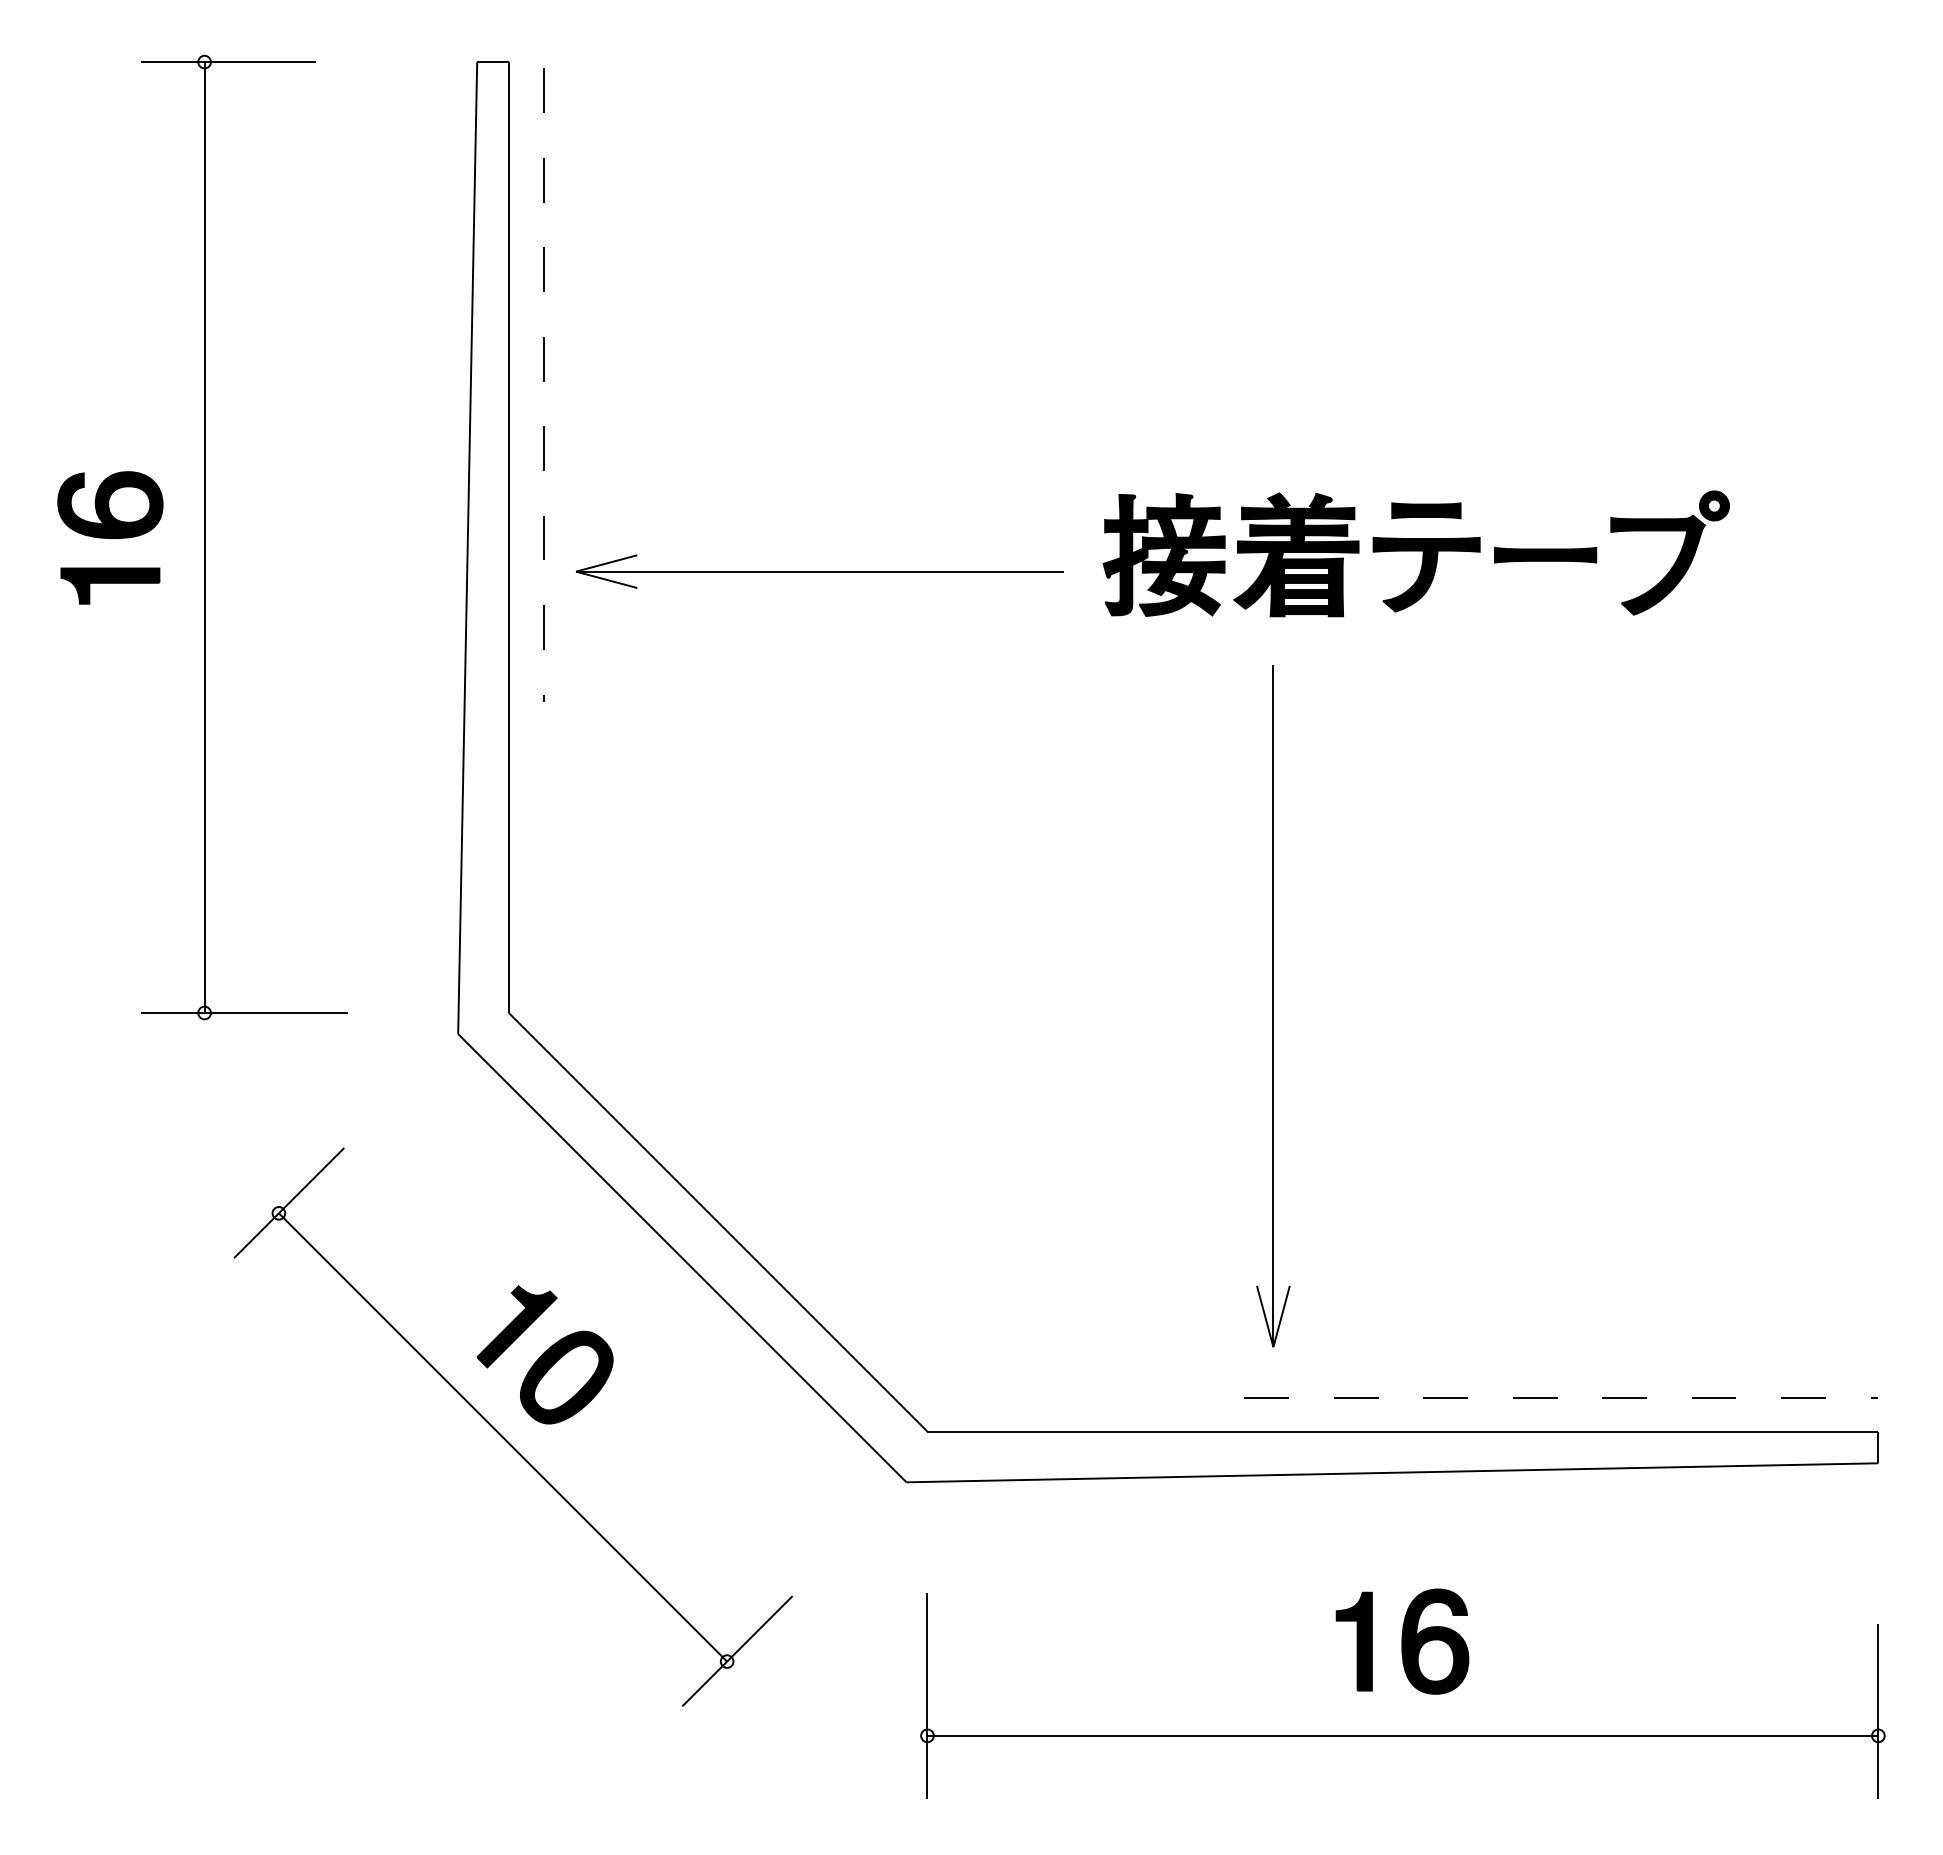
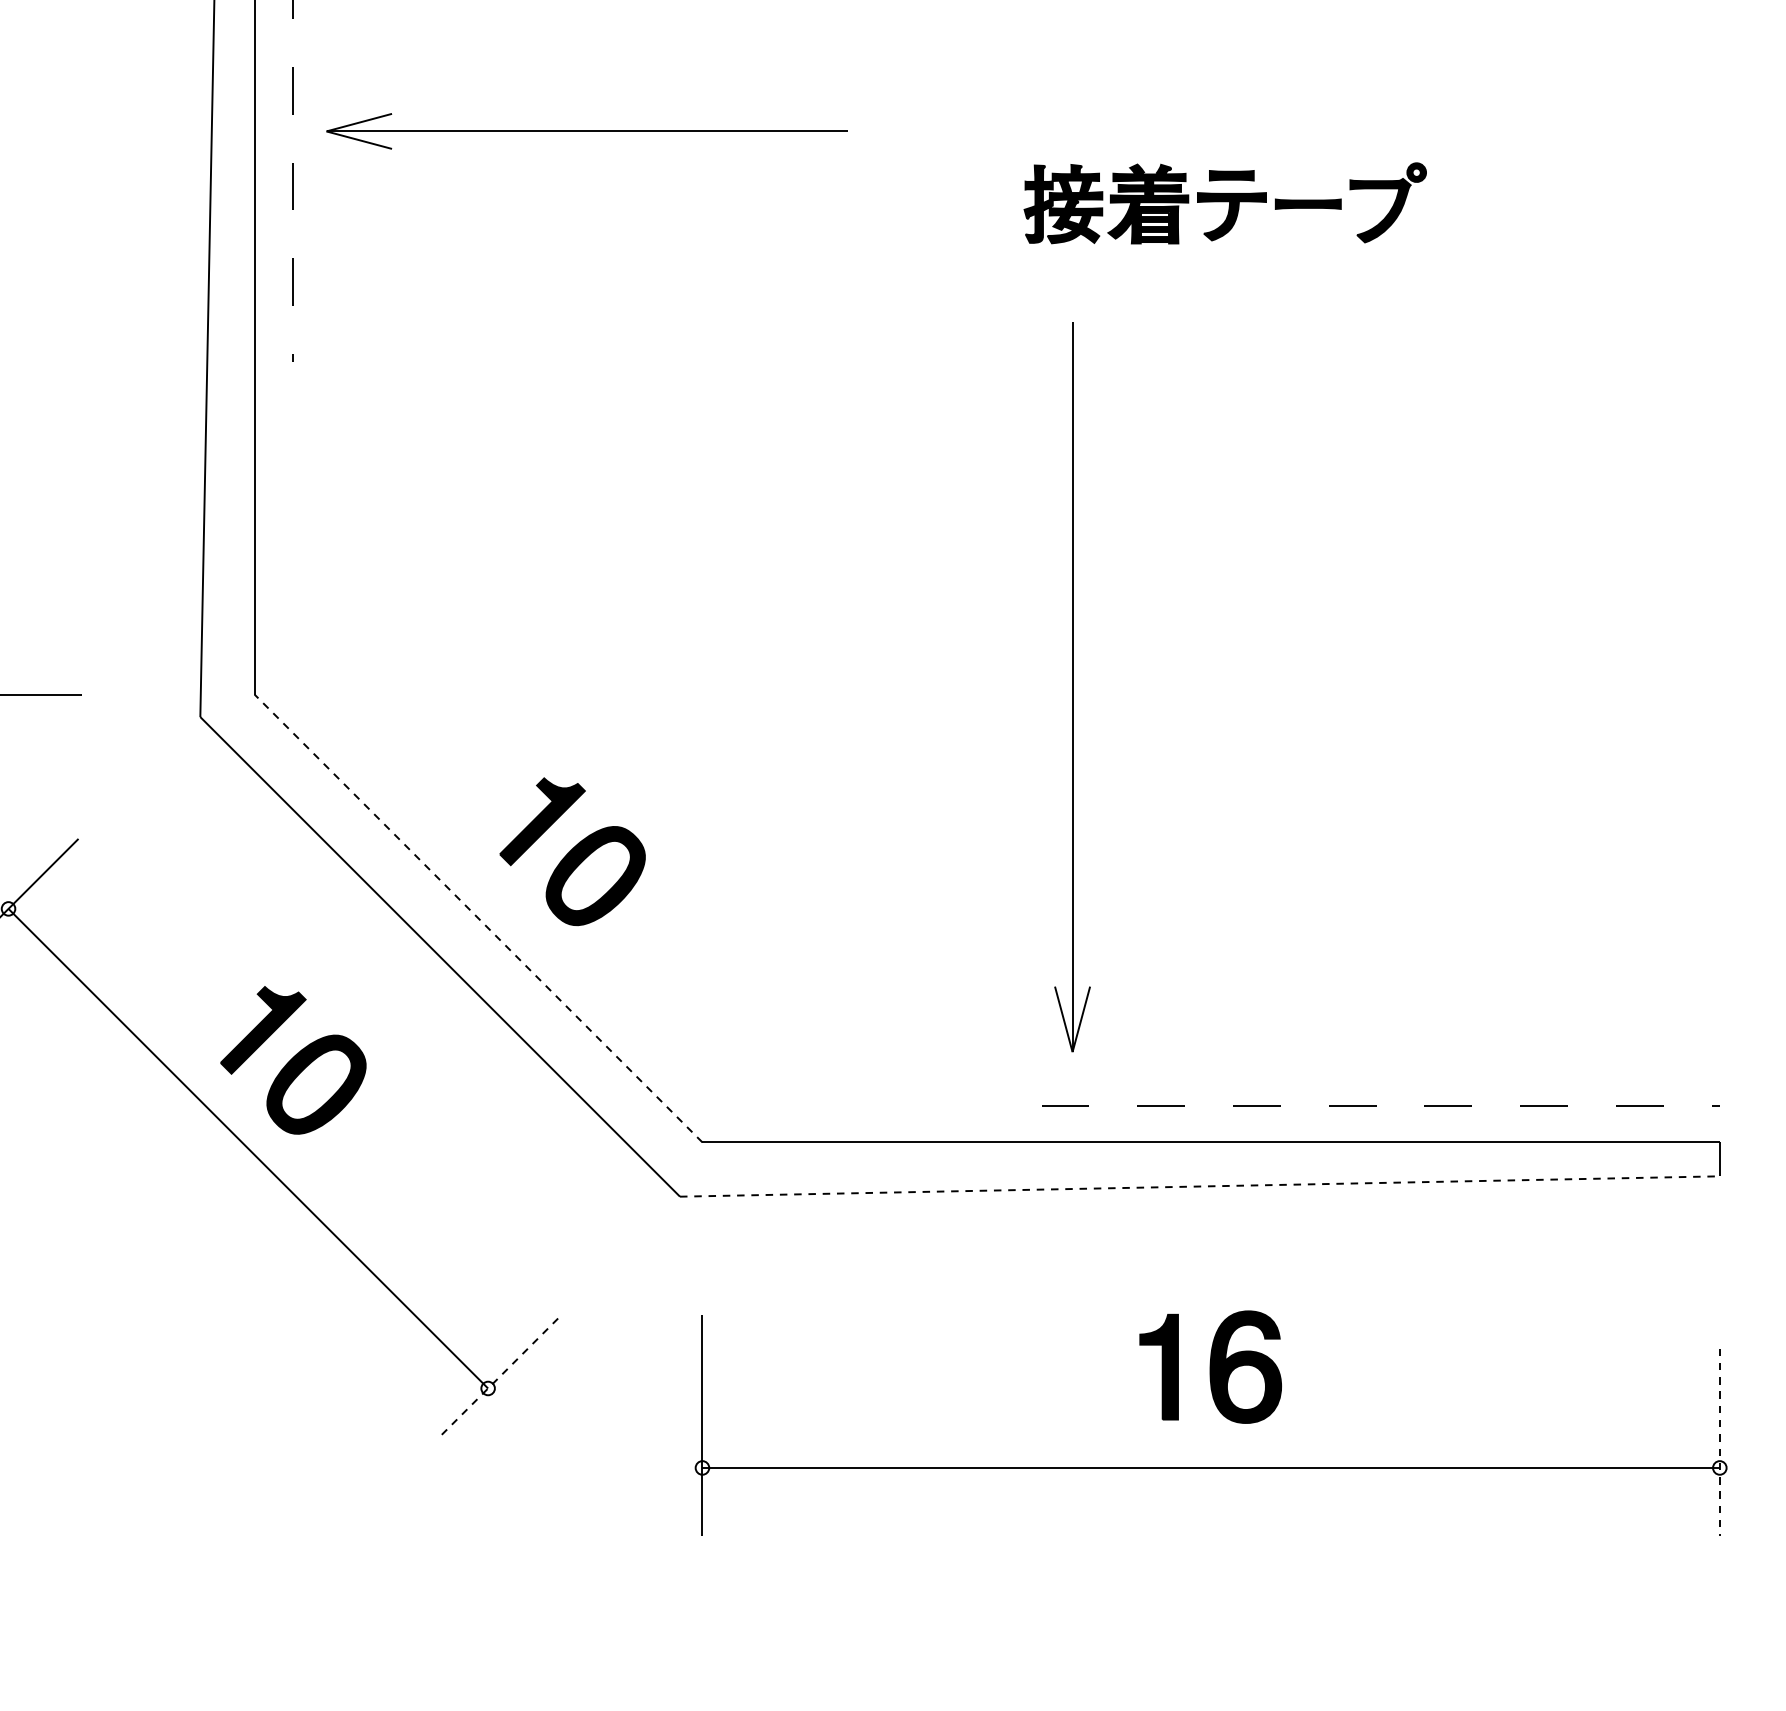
part: (1415, 553) -> (1224, 202), size x0.6
part: (819, 571) -> (586, 131), moved
part: (805, 1159) -> (571, 851), added
line: (718, 1222) -> (478, 918), solid -> dashed
line: (1392, 1472) -> (1199, 1186), solid -> dashed
line: (737, 1651) -> (499, 1377), solid -> dashed
line: (1878, 1712) -> (1719, 1442), solid -> dashed

